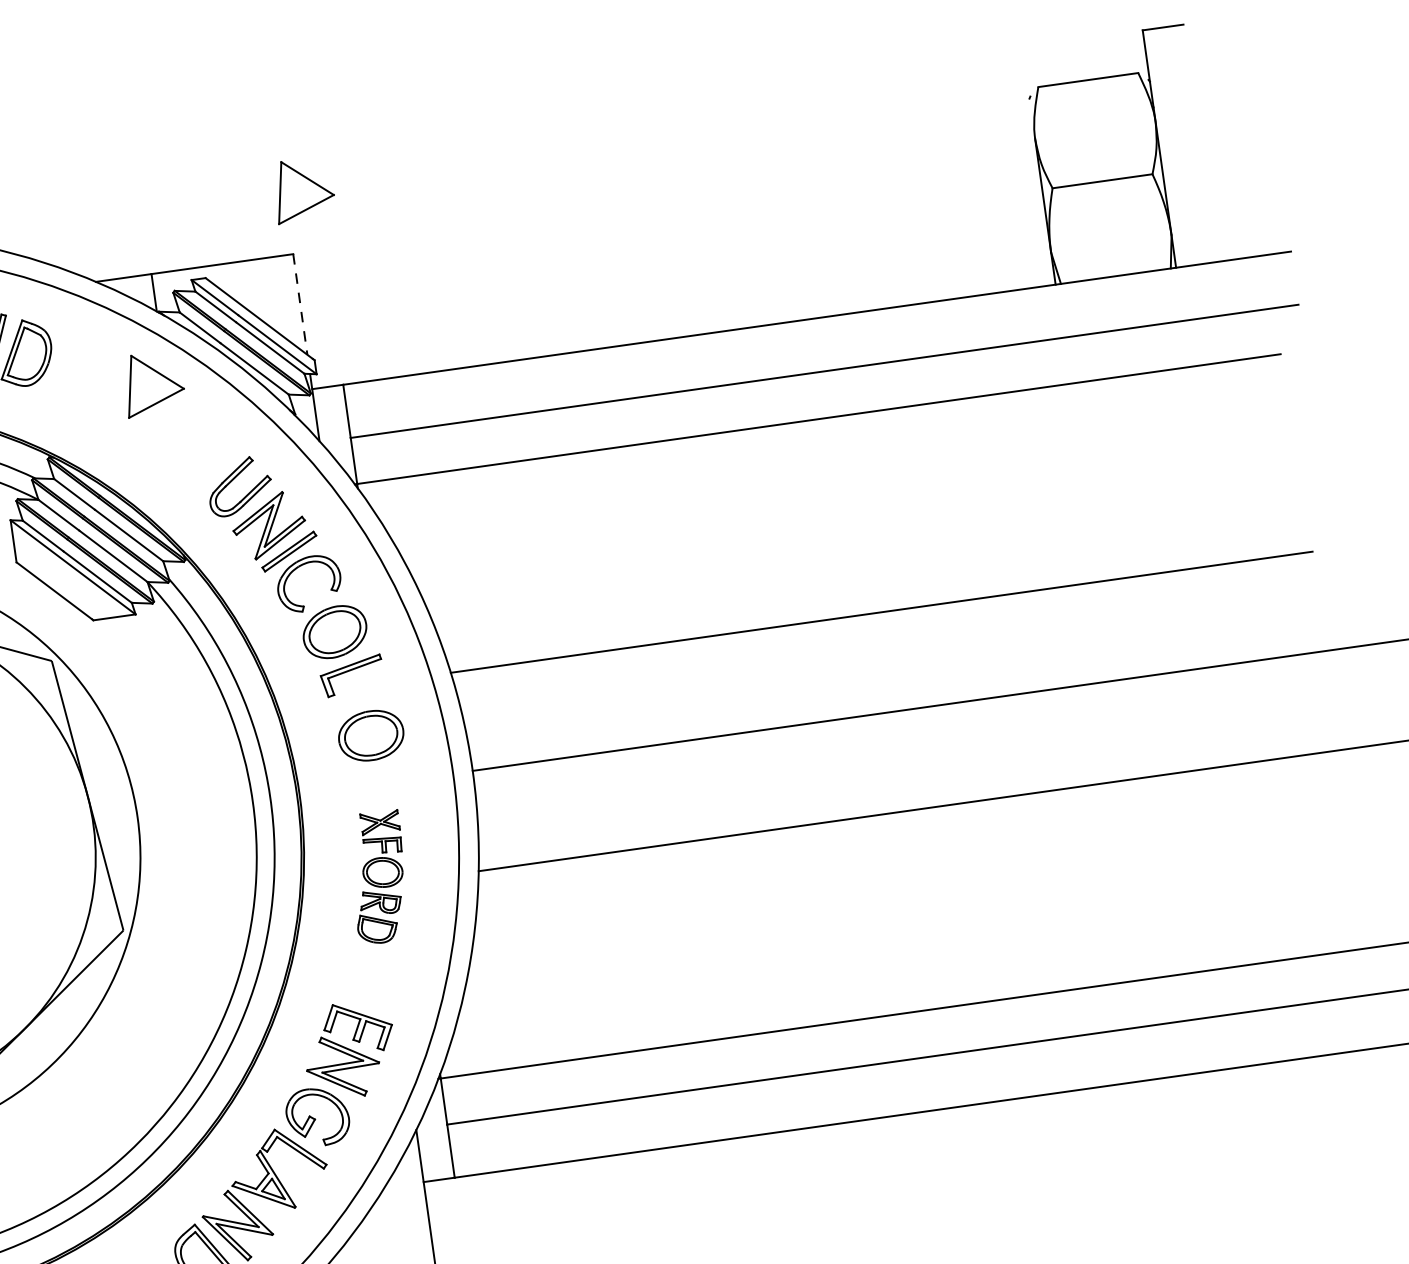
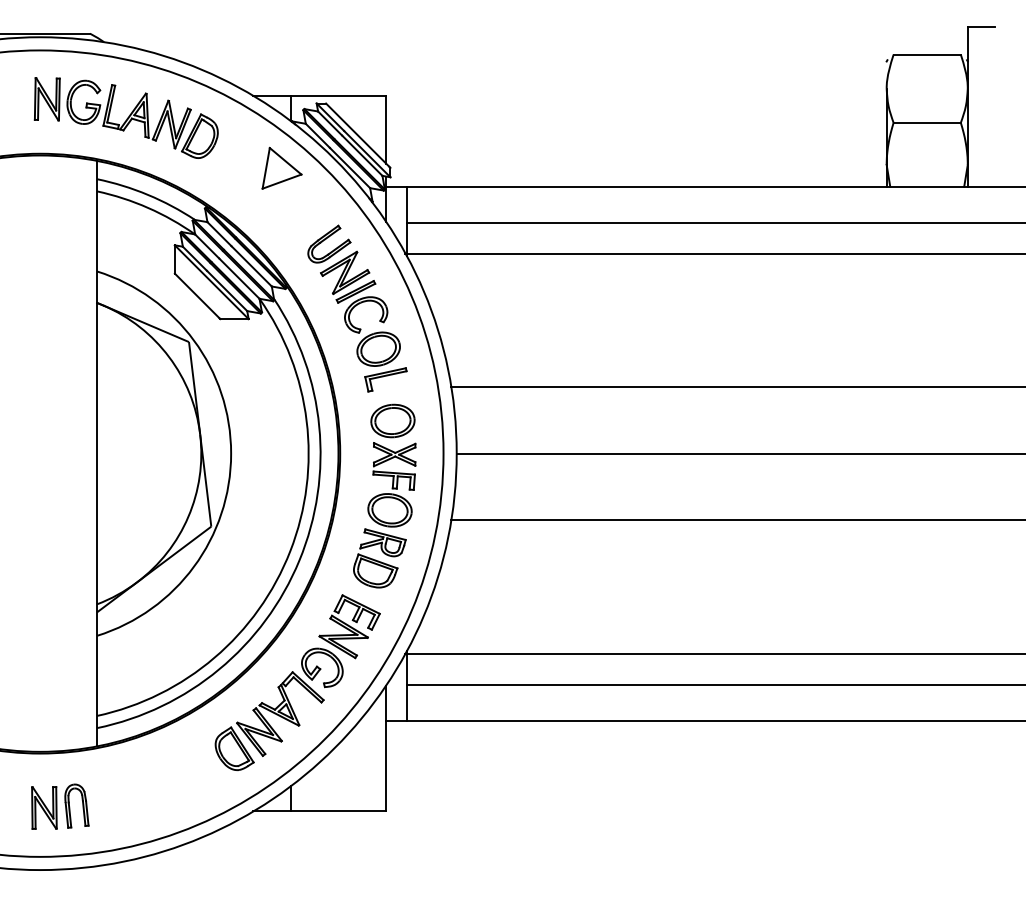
part: (302, 188) -> (398, 53), removed
line: (300, 304) -> (386, 129), dashed -> solid
part: (378, 877) -> (384, 515), size x1.67

